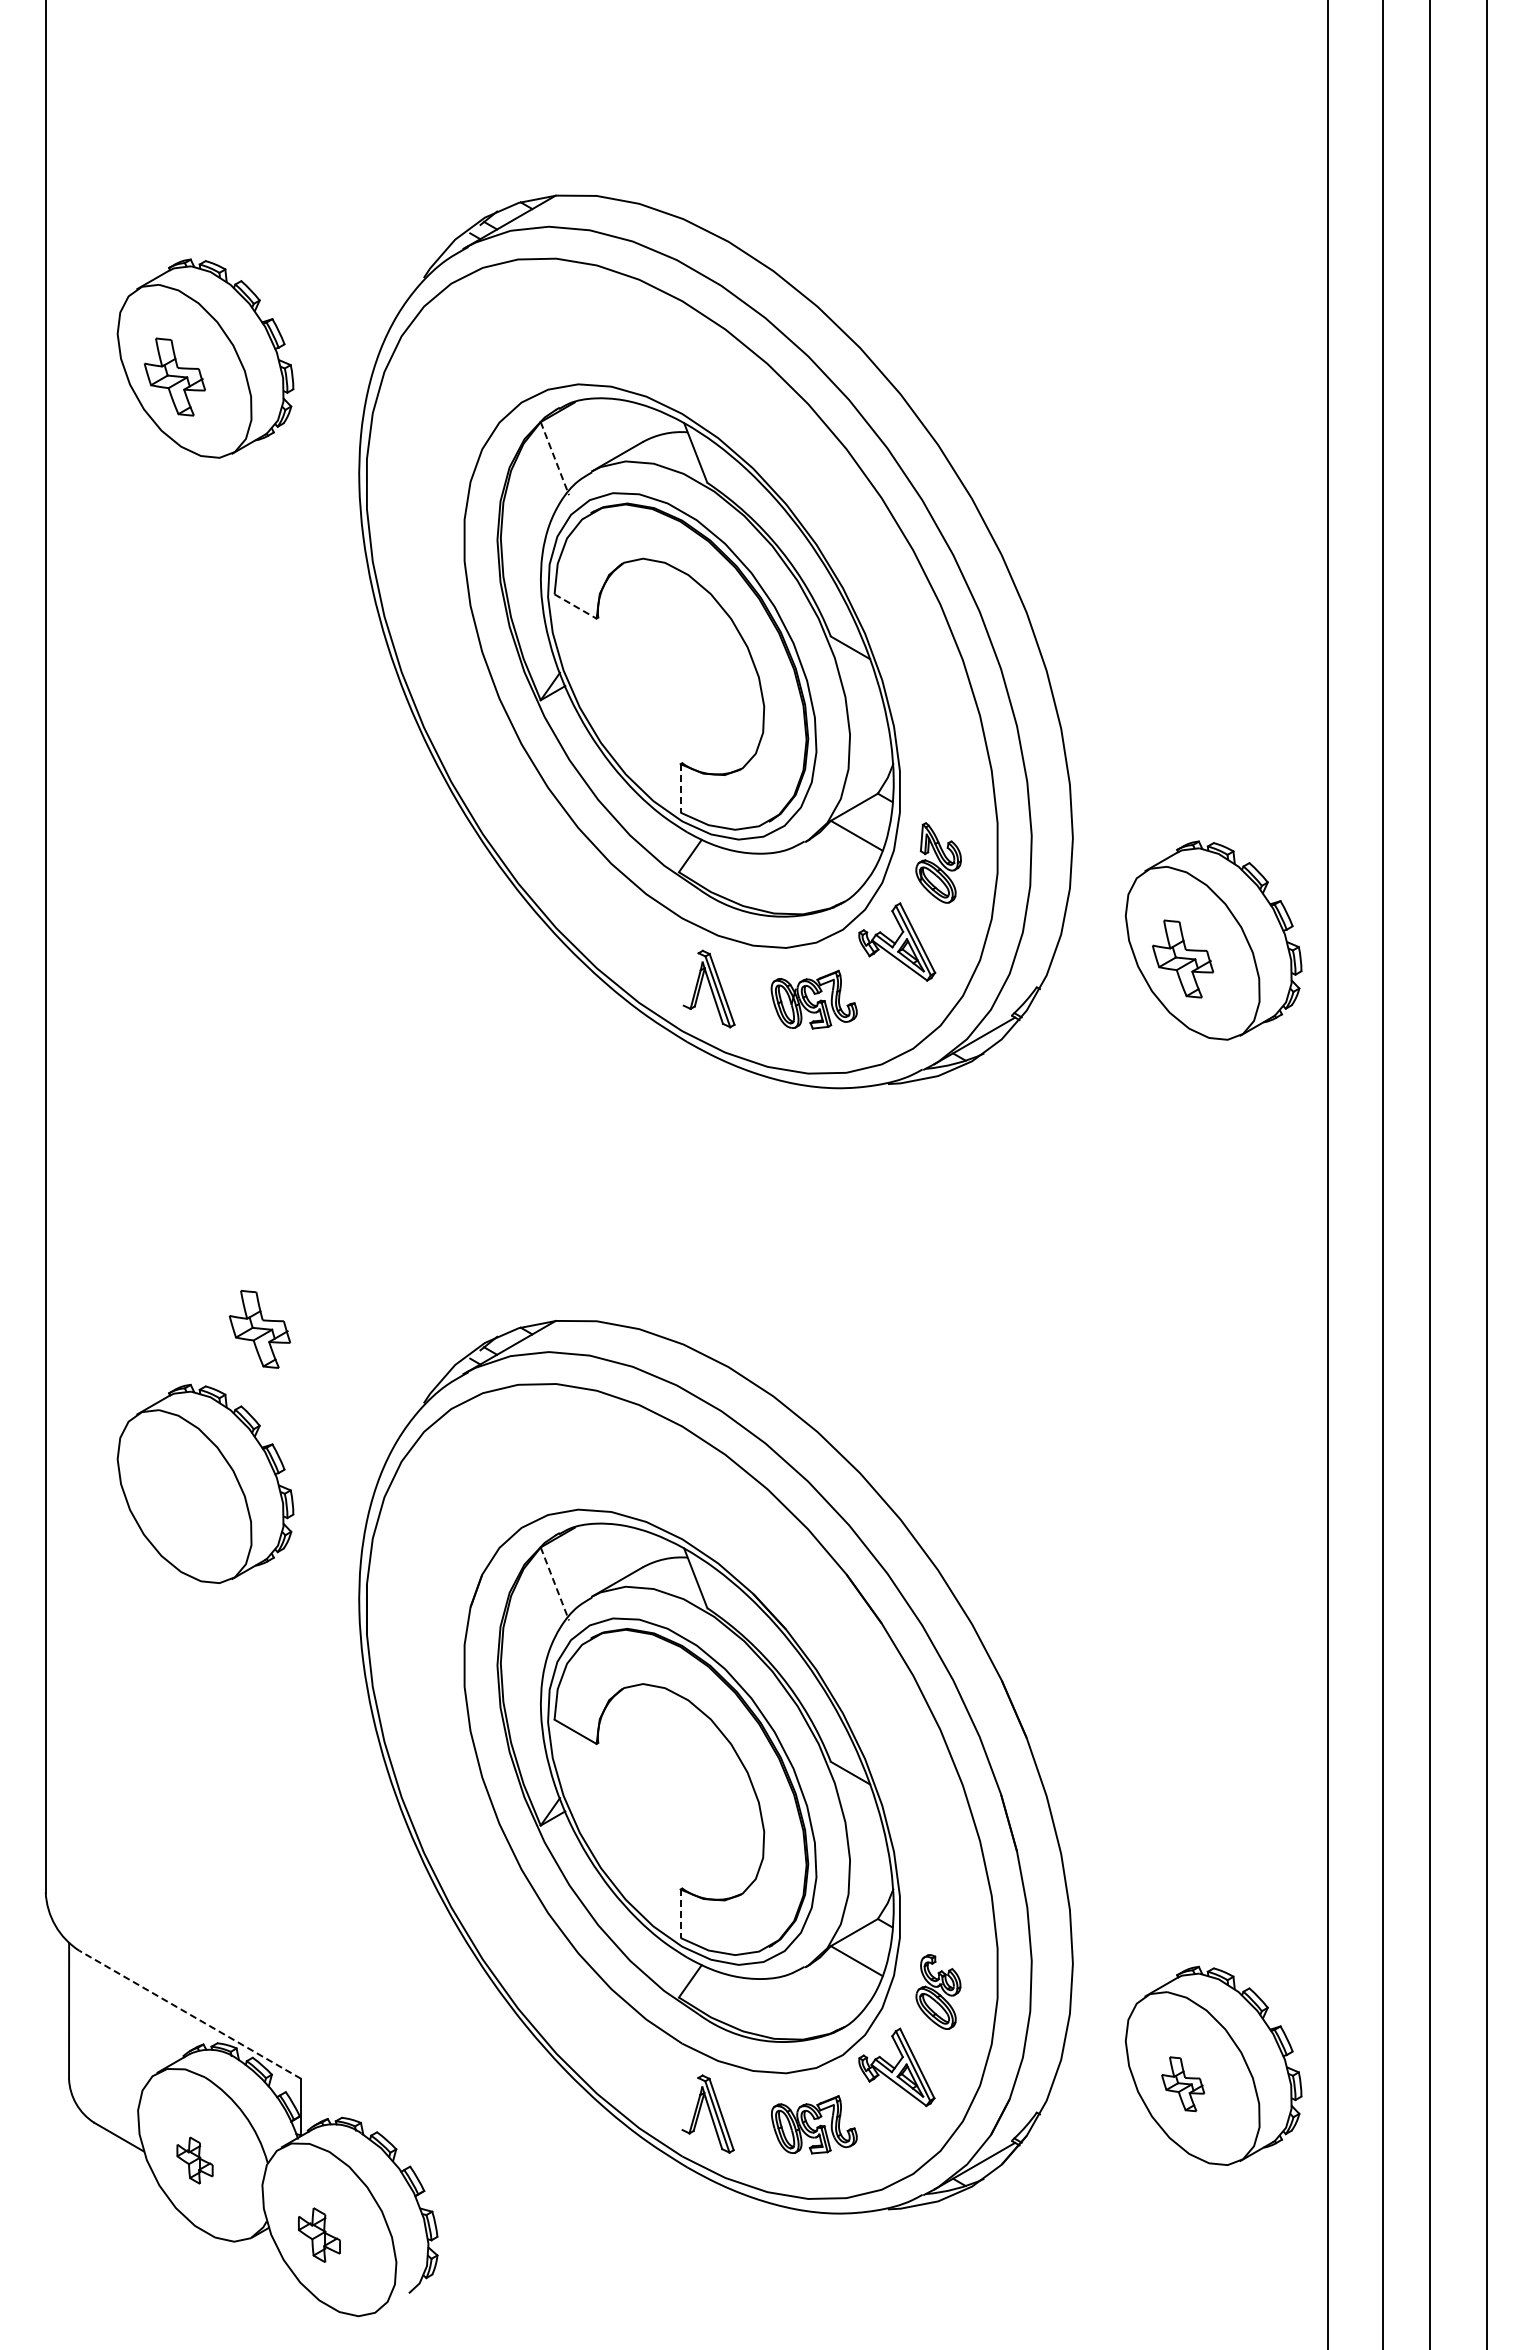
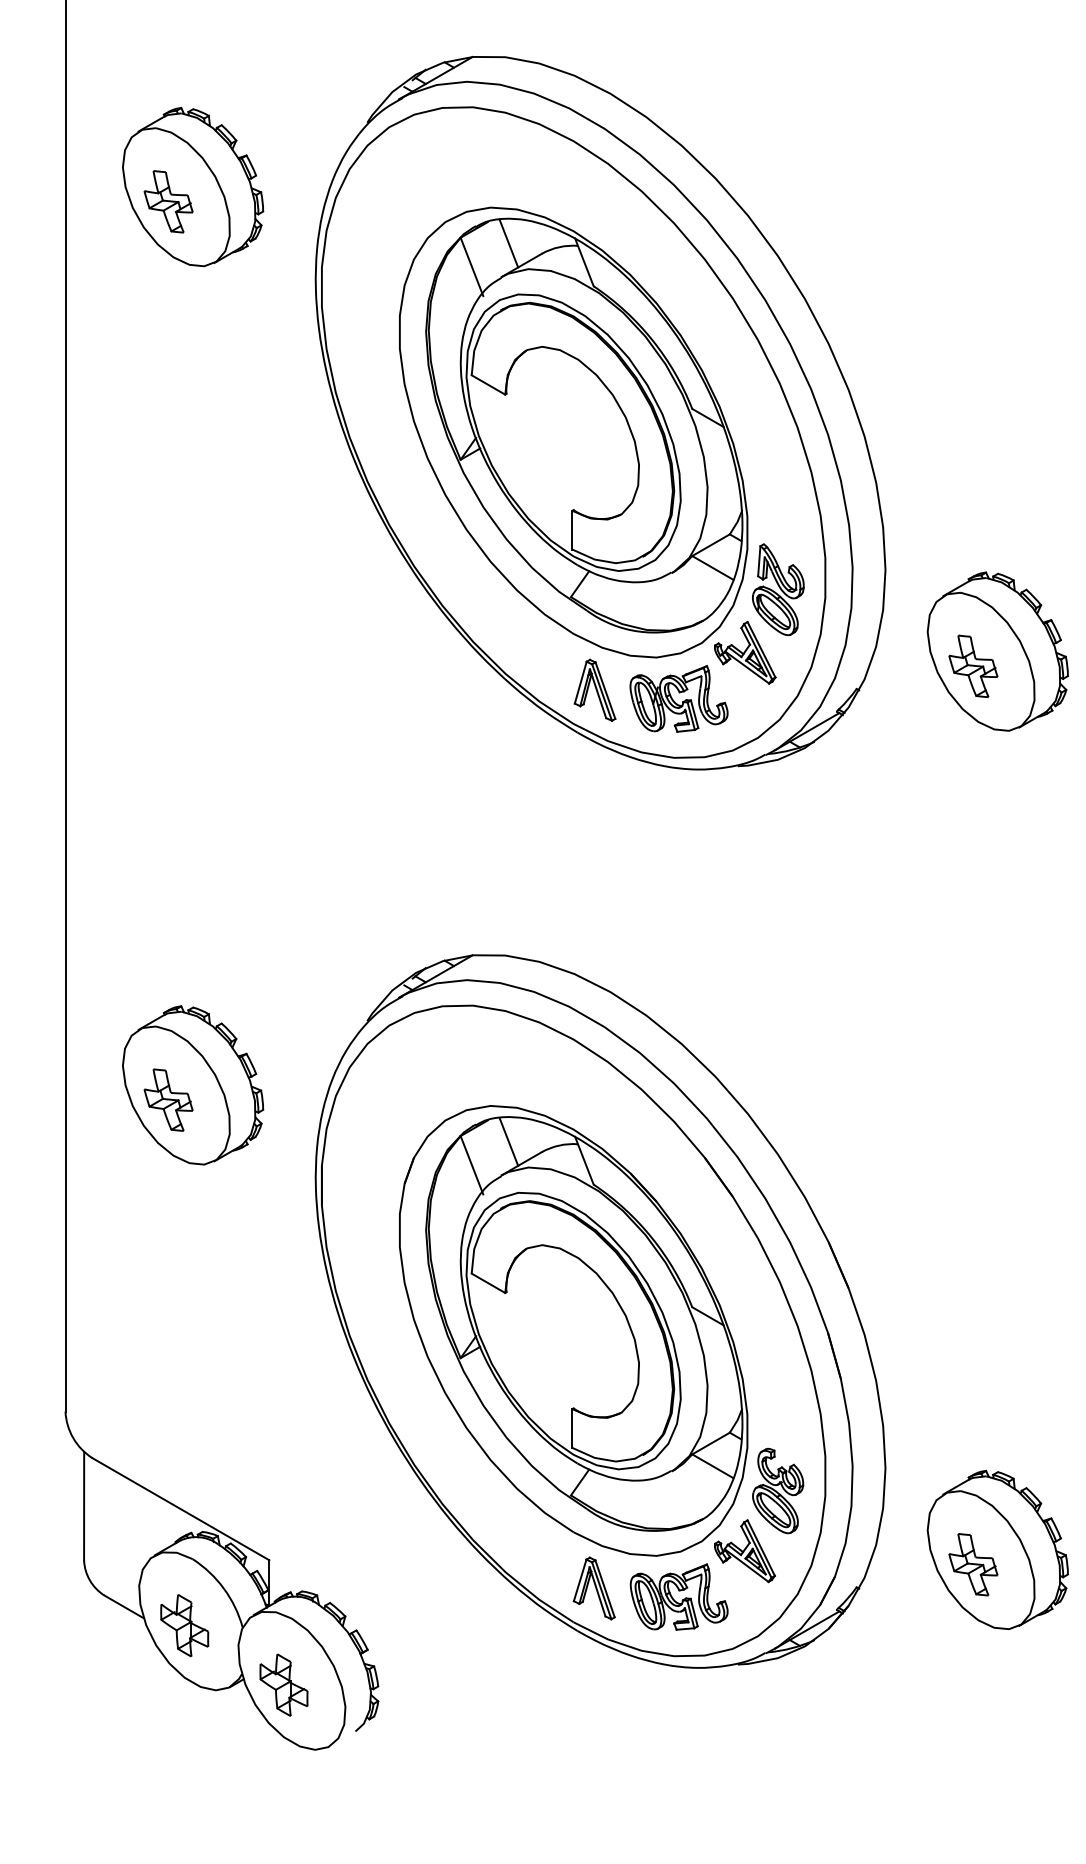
line: (600, 429) -> (508, 243), added
line: (555, 459) -> (472, 267), dashed -> solid
line: (576, 606) -> (489, 384), dashed -> solid
line: (680, 788) -> (572, 530), dashed -> solid
part: (938, 862) -> (778, 589), size x1.43
line: (690, 979) -> (580, 682), added
part: (813, 999) -> (678, 698), size x1.43
part: (259, 1328) -> (168, 1099), moved
line: (600, 1554) -> (508, 1141), added
line: (555, 1584) -> (472, 1165), dashed -> solid
line: (680, 1914) -> (572, 1429), dashed -> solid
part: (938, 1991) -> (778, 1490), size x1.43
line: (190, 2014) -> (181, 1508), dashed -> solid
part: (1183, 2083) -> (973, 1564), size x1.43
line: (690, 2103) -> (580, 1580), added
part: (813, 2124) -> (678, 1596), size x1.43
part: (194, 2160) -> (184, 1625), size x1.67
part: (319, 2234) -> (284, 1684), size x1.43

